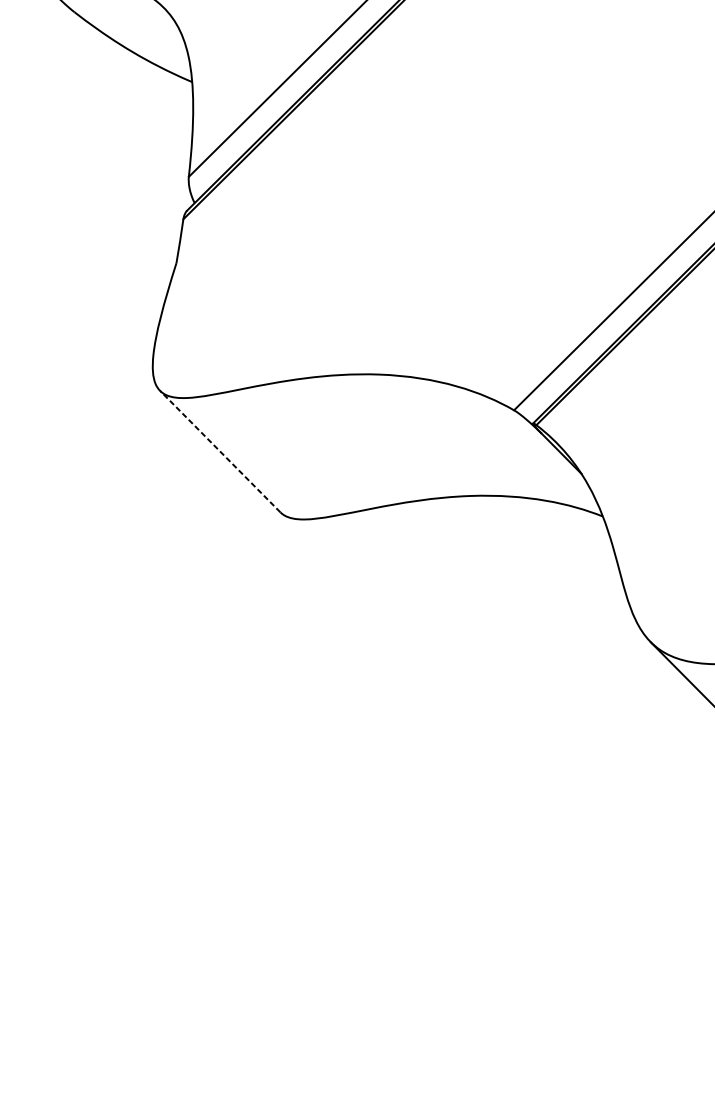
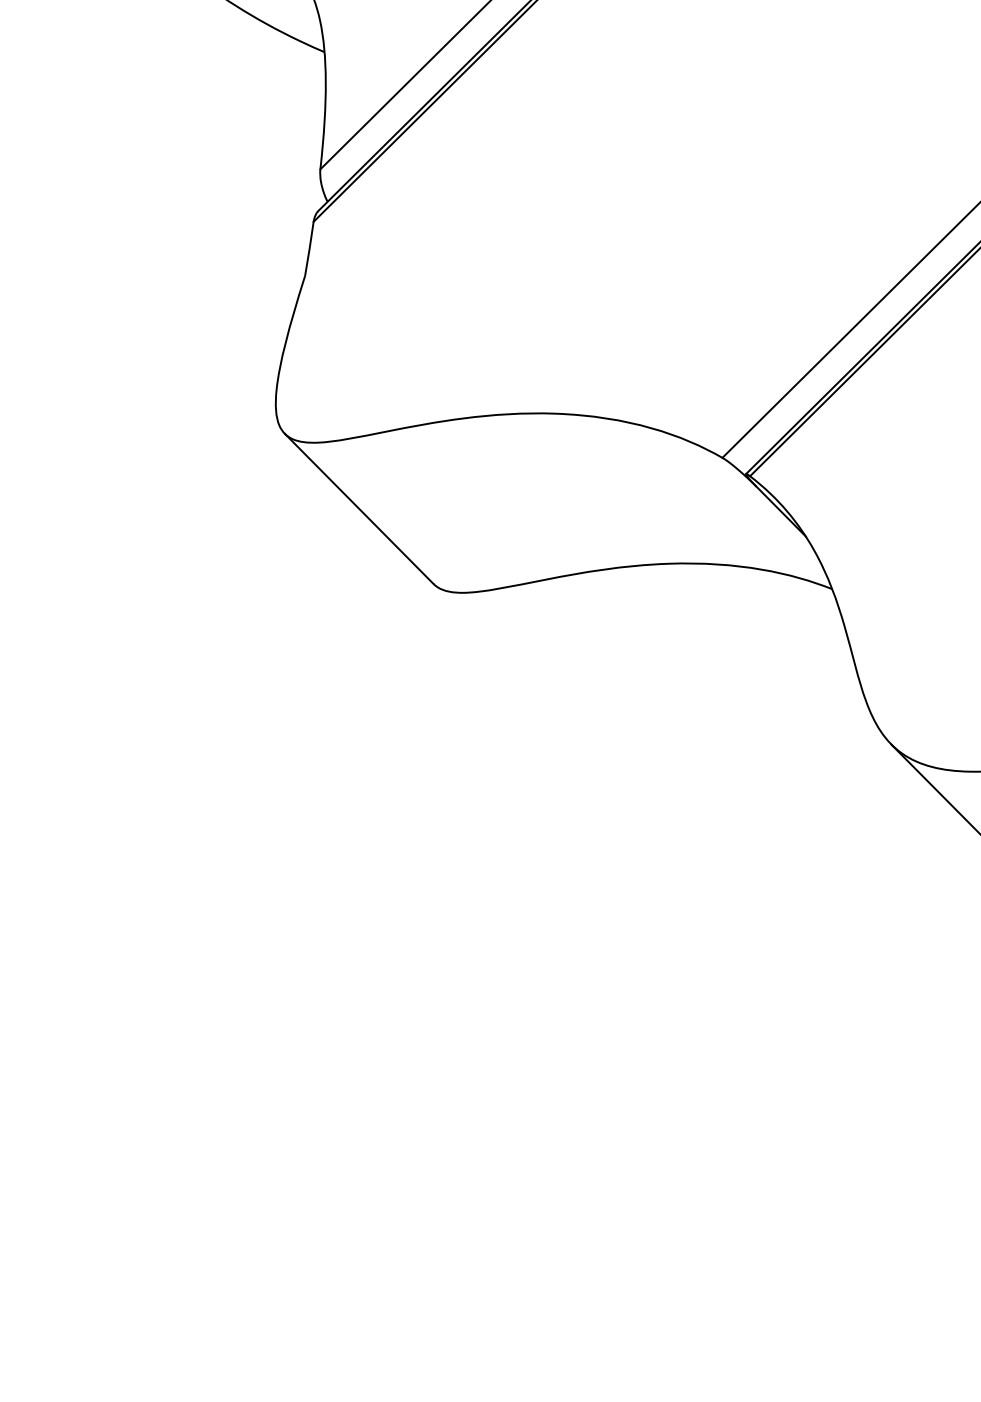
line: (220, 451) -> (359, 508), dashed -> solid

